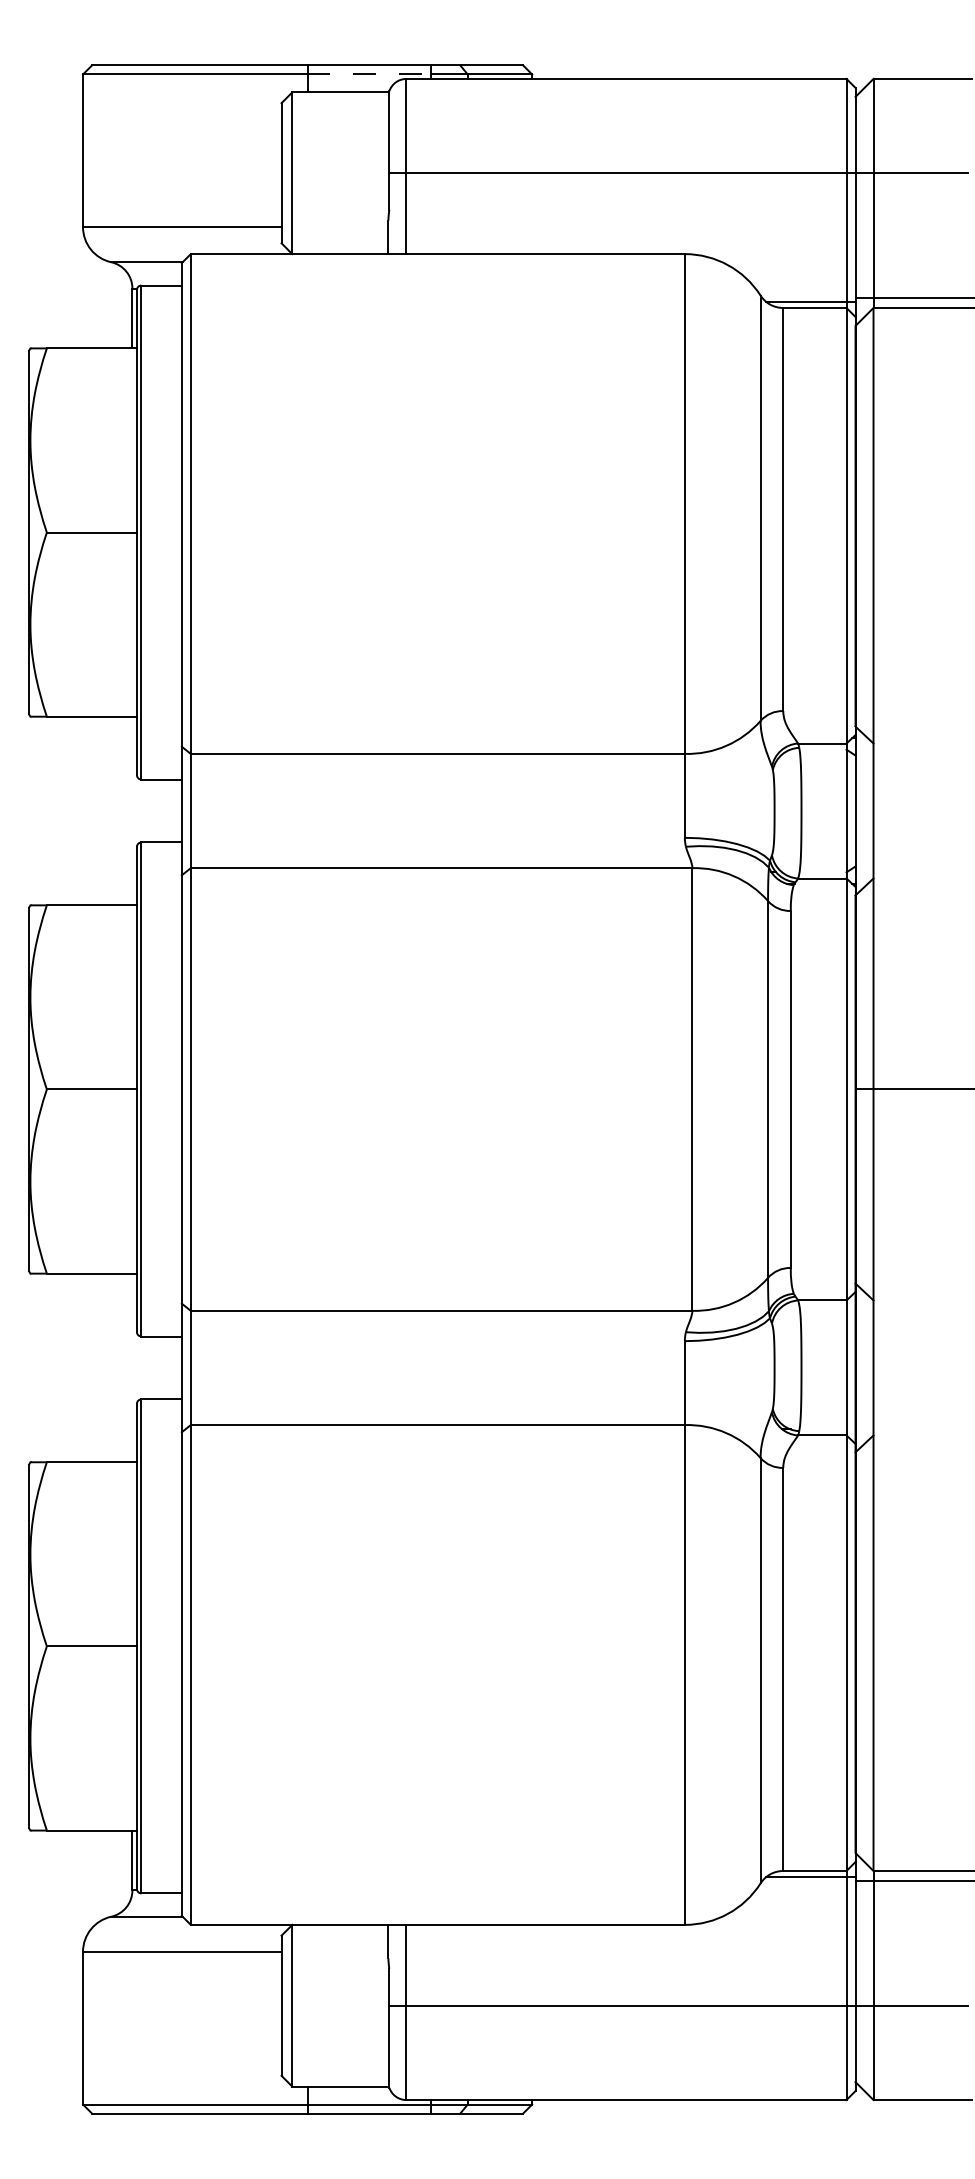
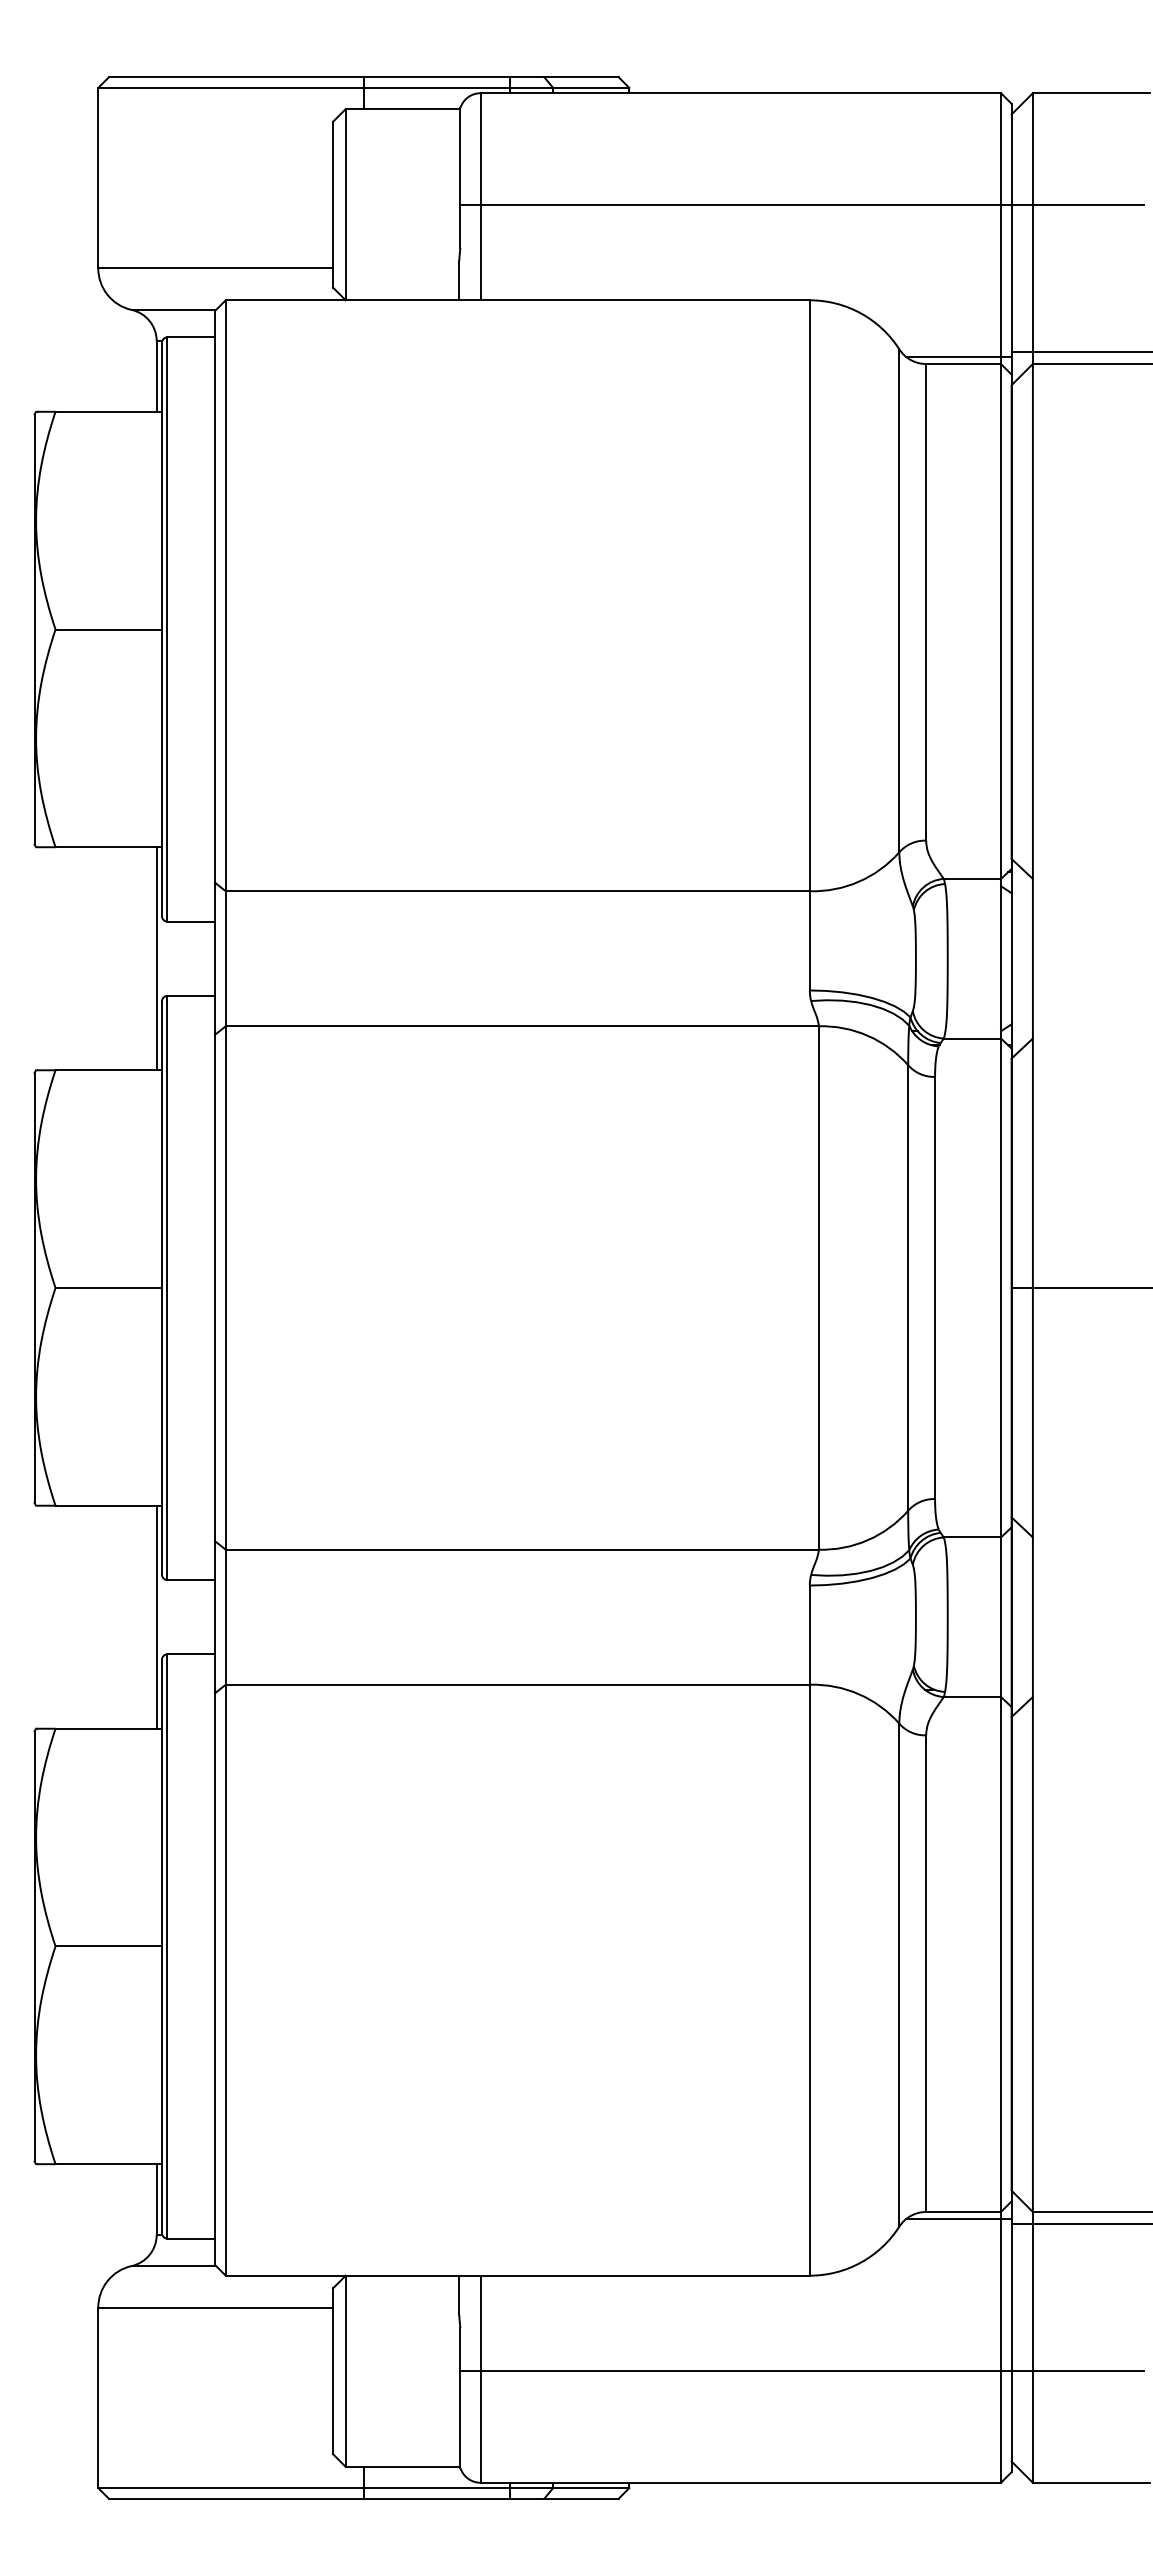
line: (369, 74) -> (436, 87), dashed -> solid
line: (132, 810) -> (156, 958), added
line: (132, 1367) -> (156, 1616), added

